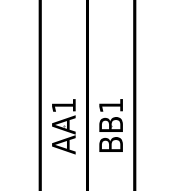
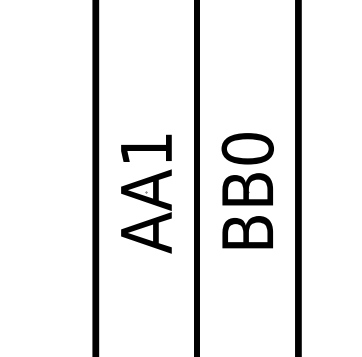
text: (111, 105) -> (248, 148), BB1 -> BB0

